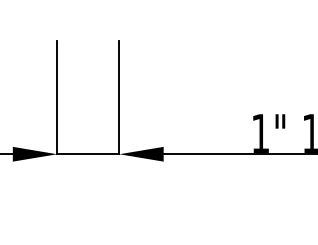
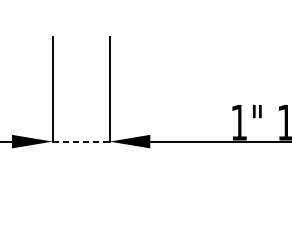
line: (88, 154) -> (81, 141), solid -> dashed

